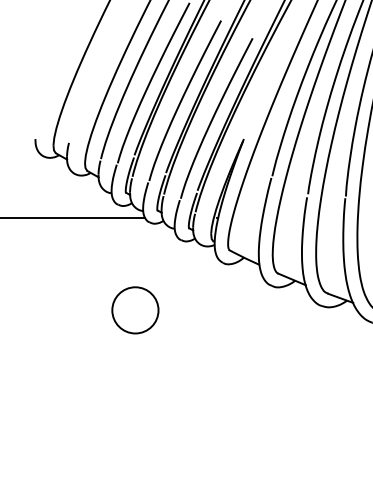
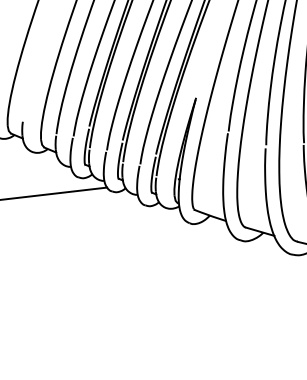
circle: (135, 310) -> (108, 280), removed

